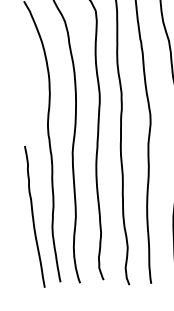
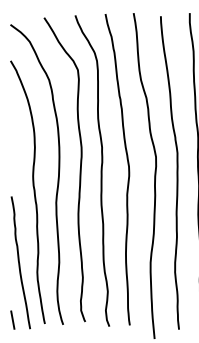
line: (25, 277) -> (12, 319), added

